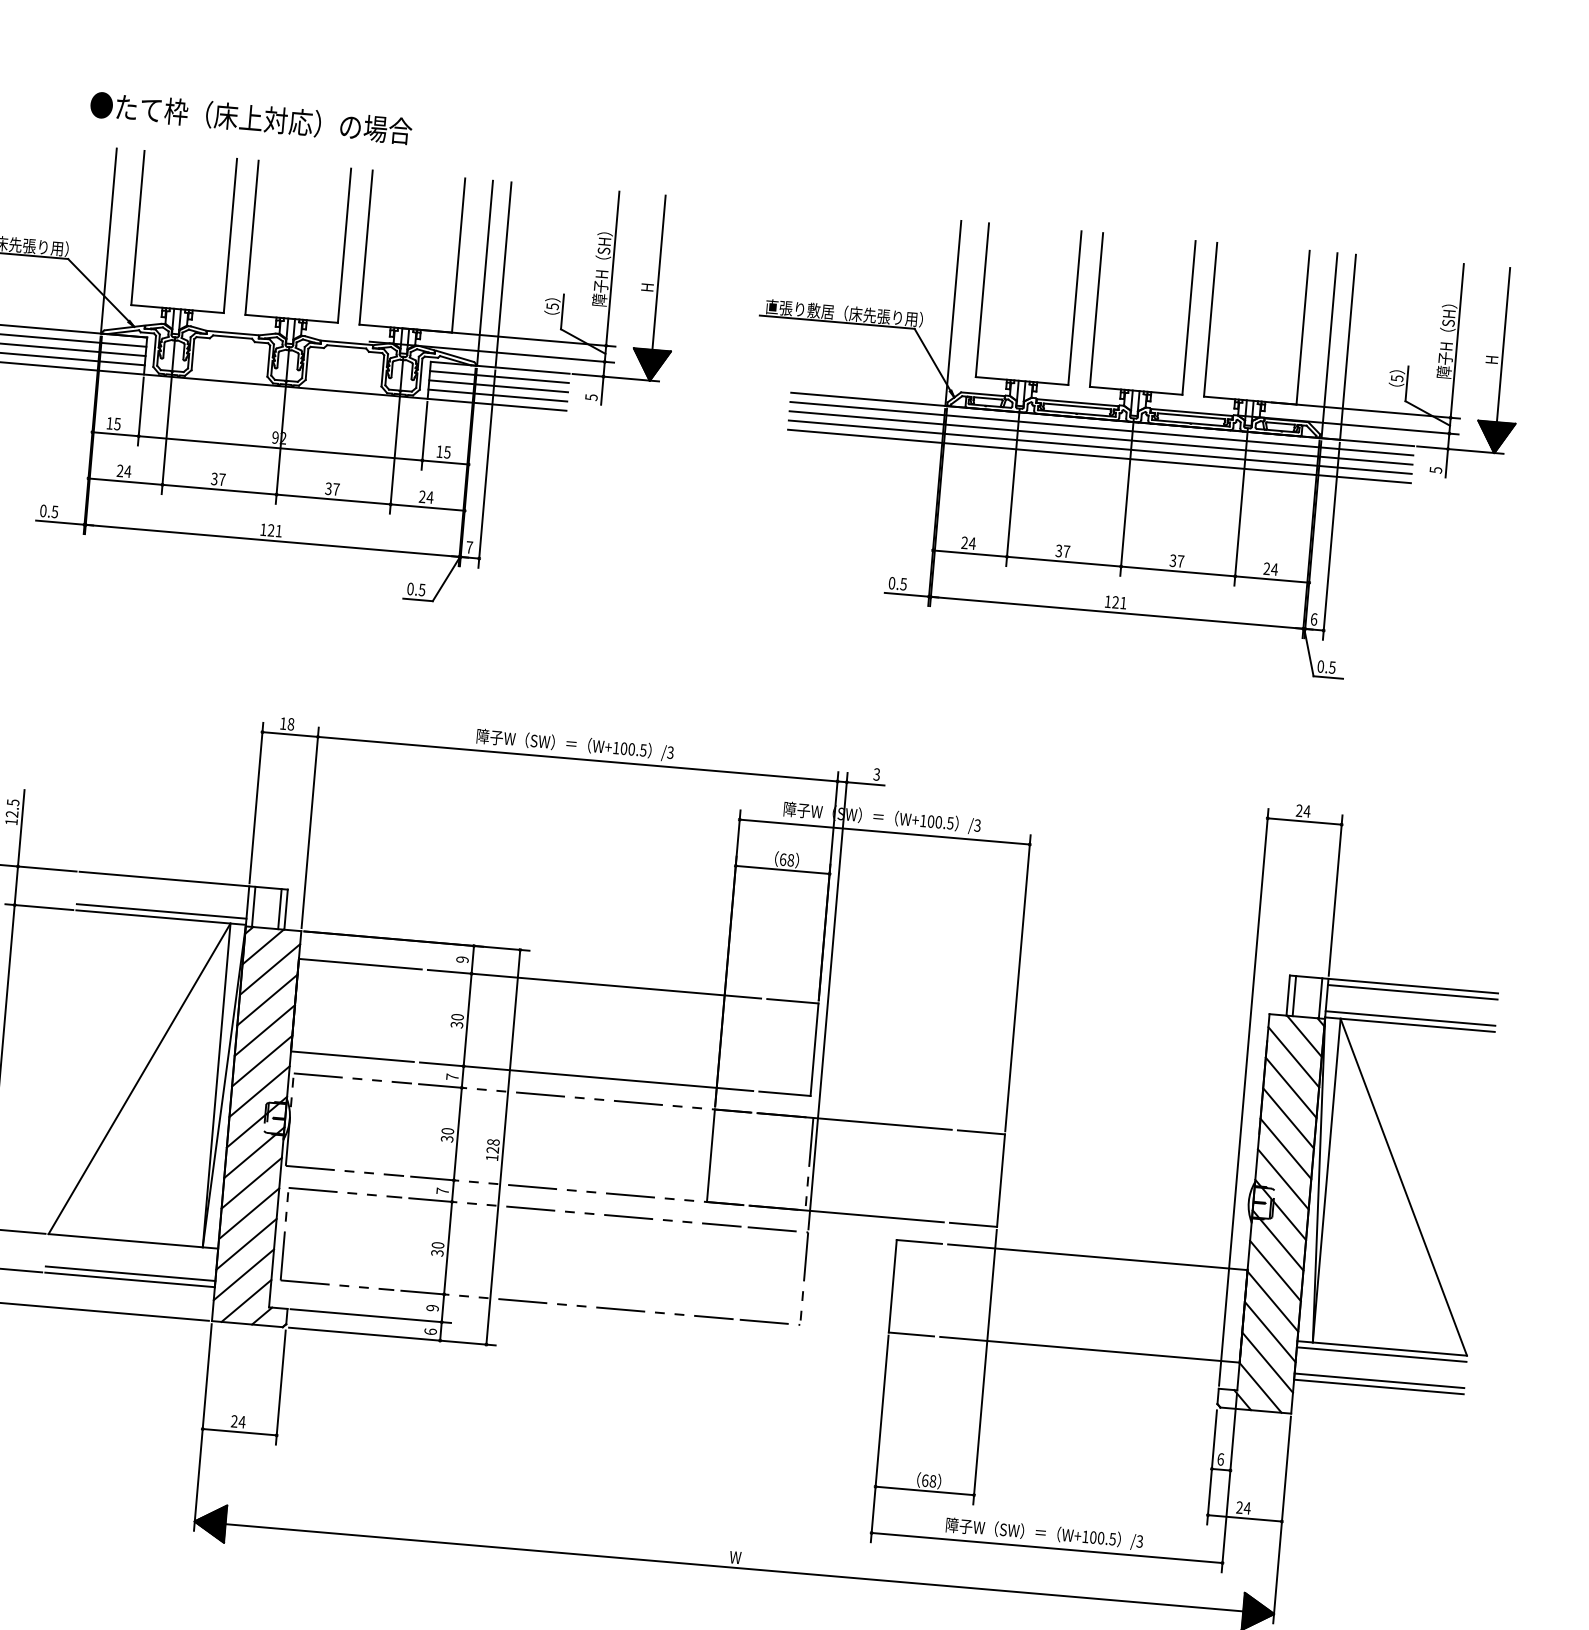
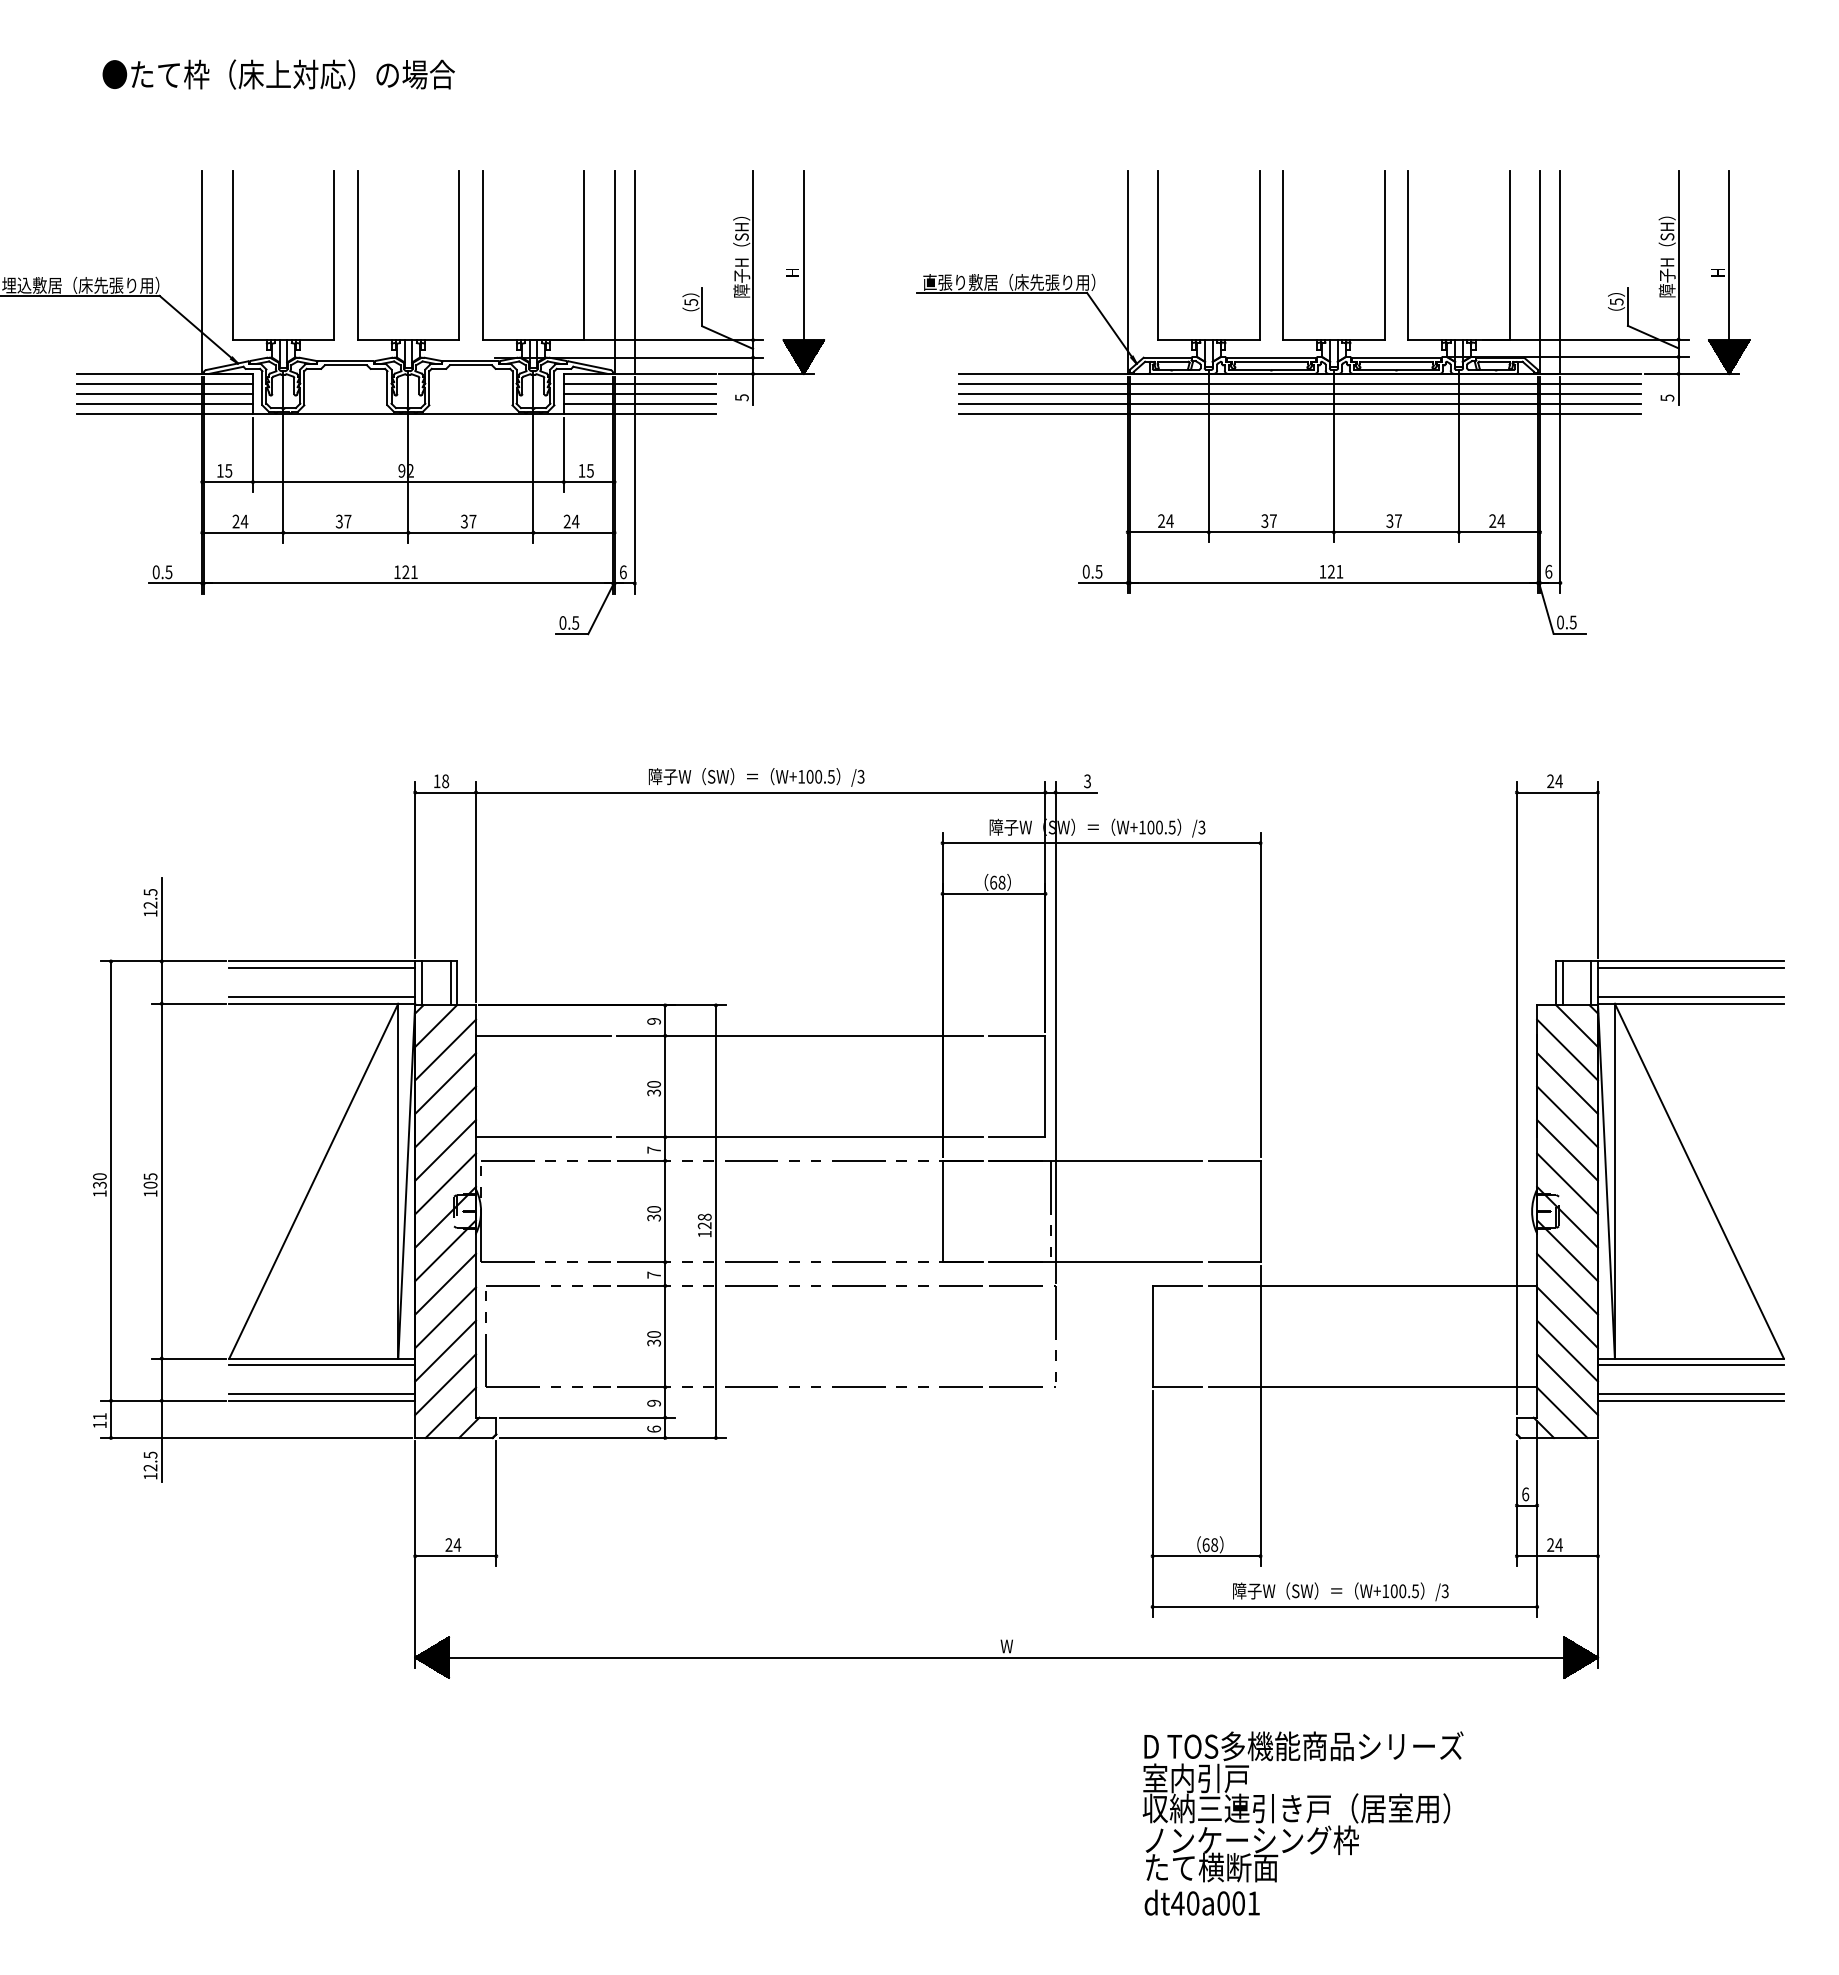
text: (251, 118) -> (278, 74), moved
text: (468, 547) -> (622, 572), 7 -> 6
line: (164, 885) -> (322, 968), added
line: (133, 1247) -> (322, 1365), added

